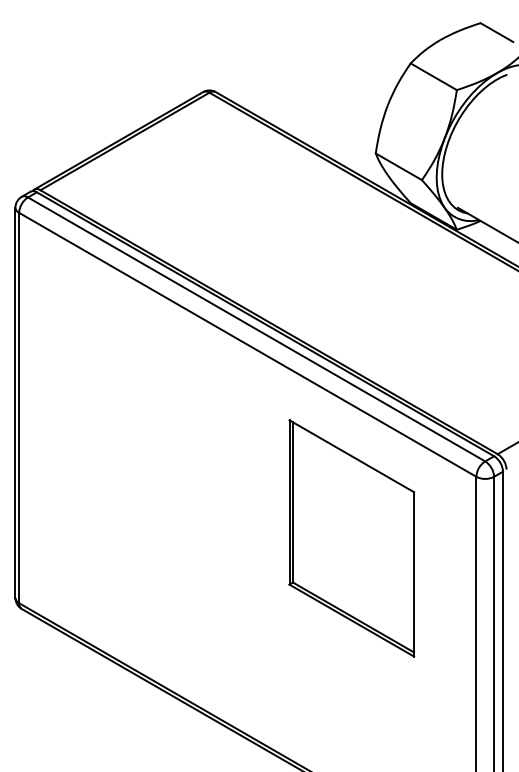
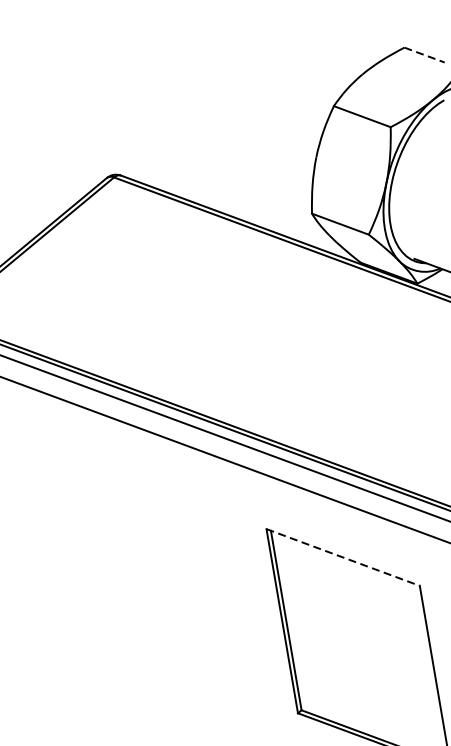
line: (496, 32) -> (424, 55), solid -> dashed
line: (351, 456) -> (342, 557), solid -> dashed

